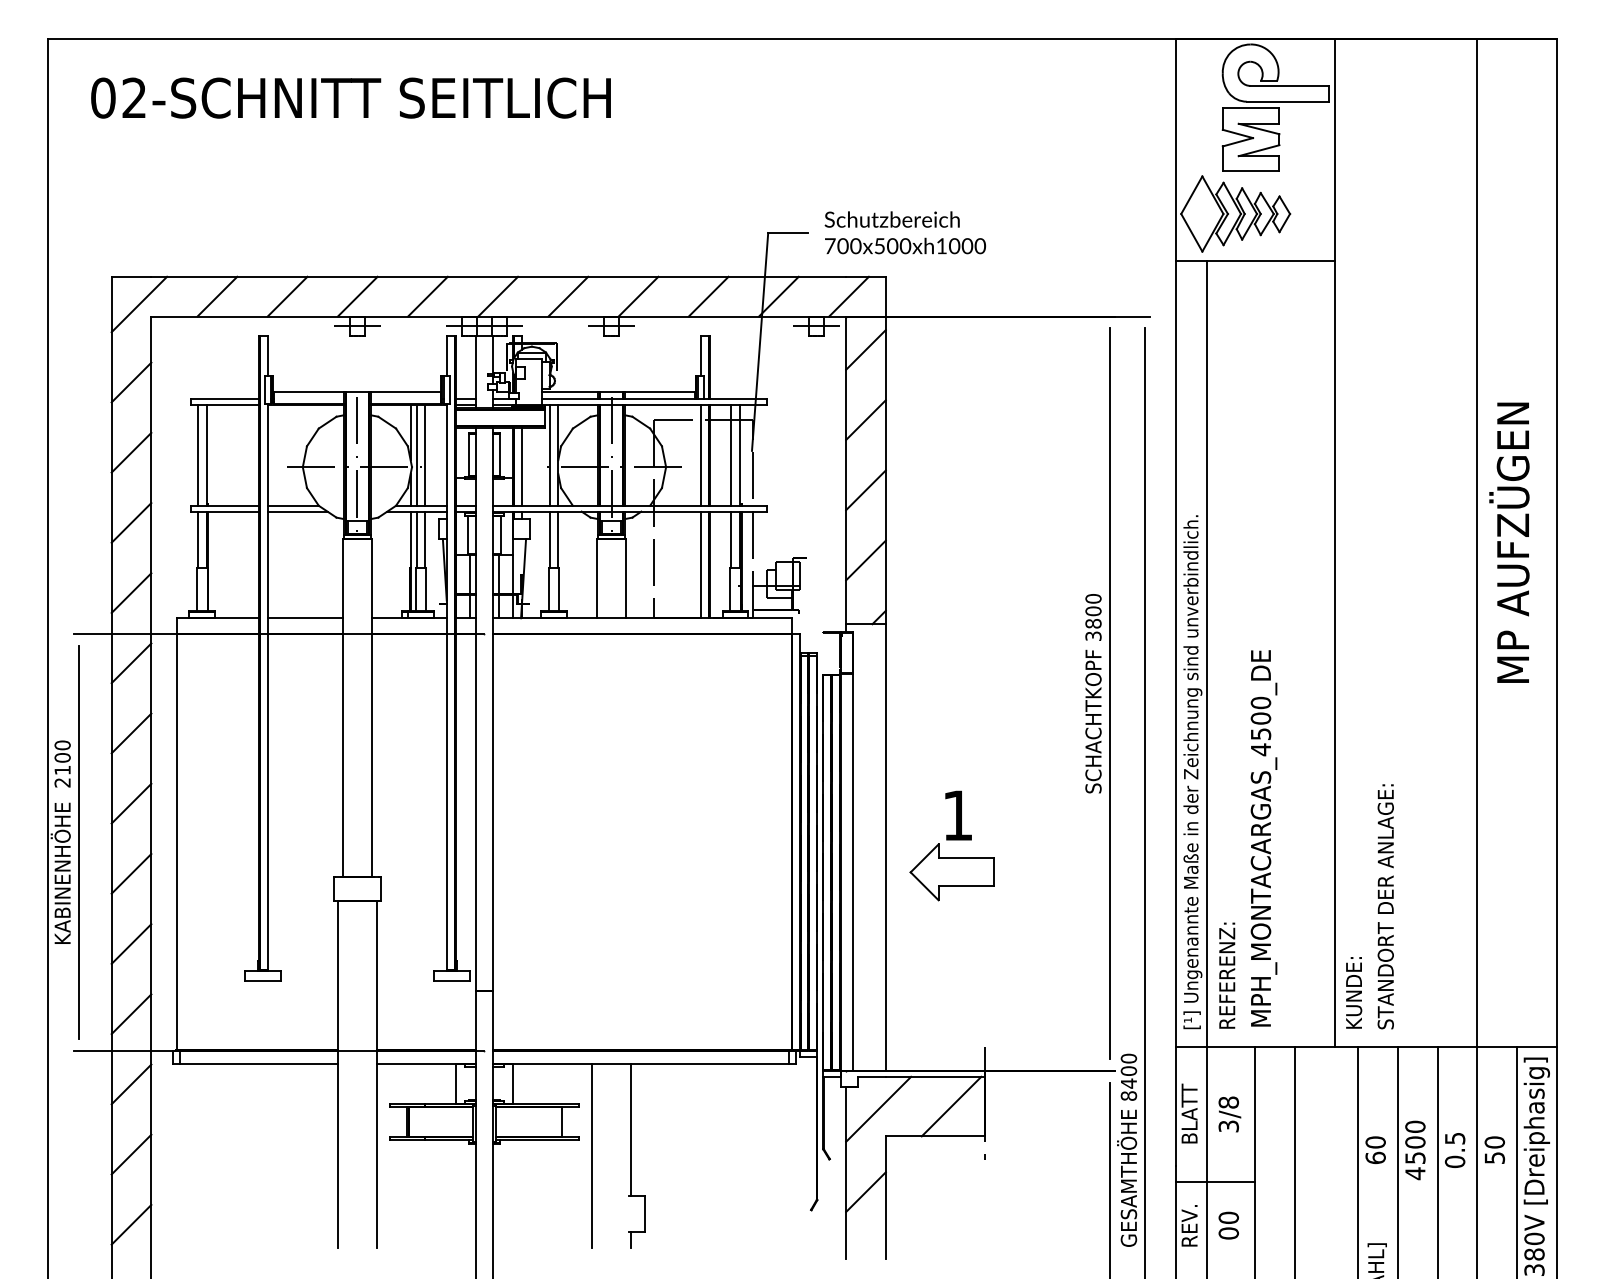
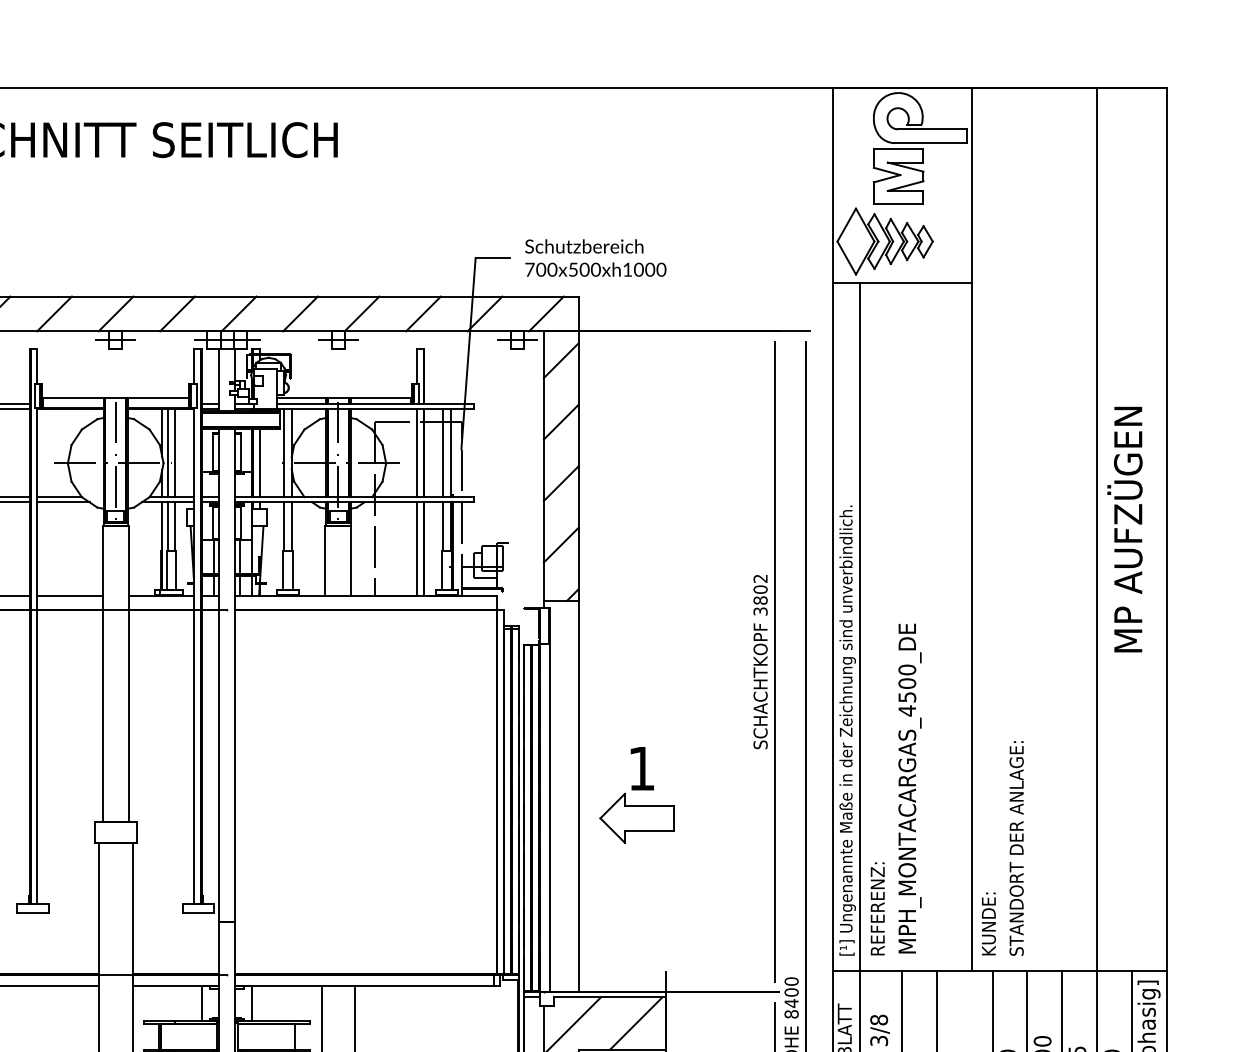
text: (1093, 598) -> (760, 578), 3800 -> 3802

